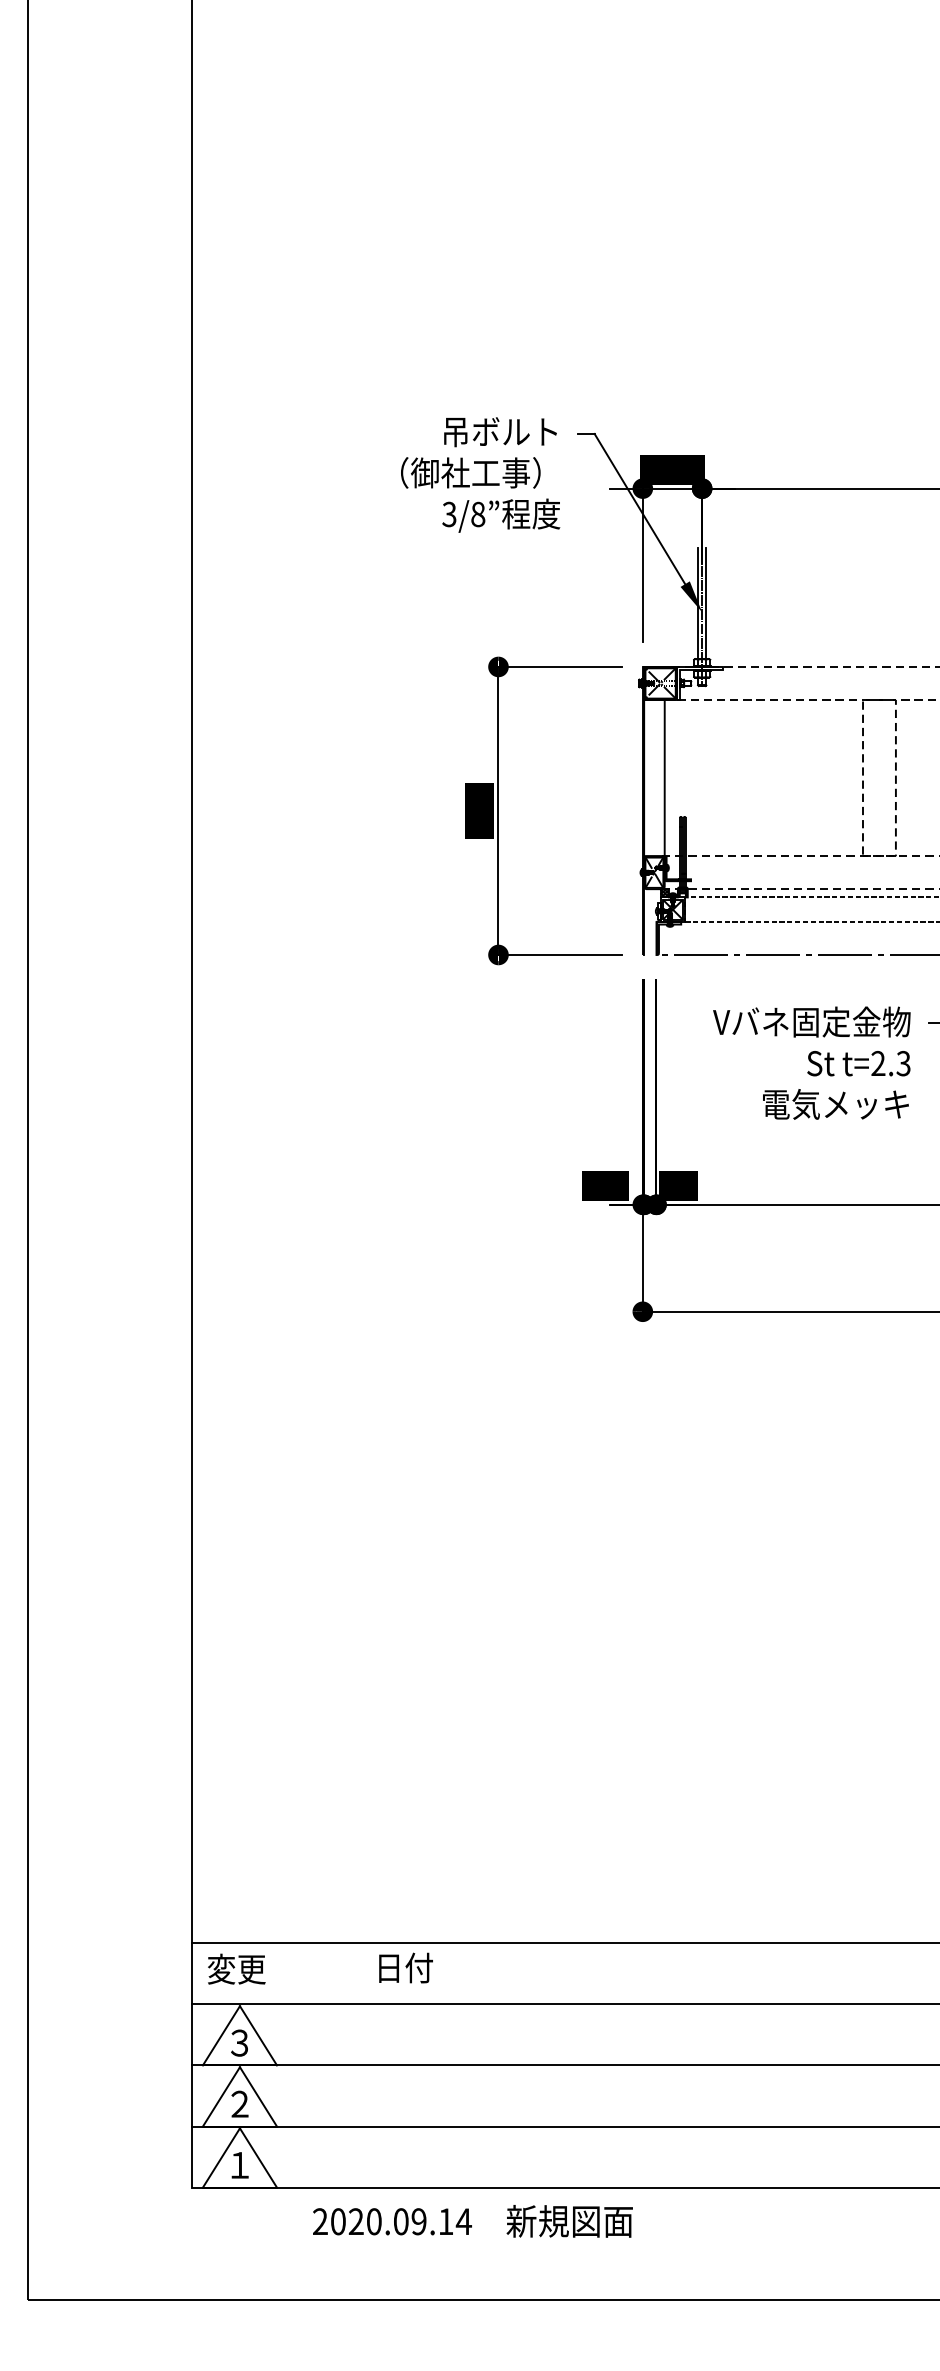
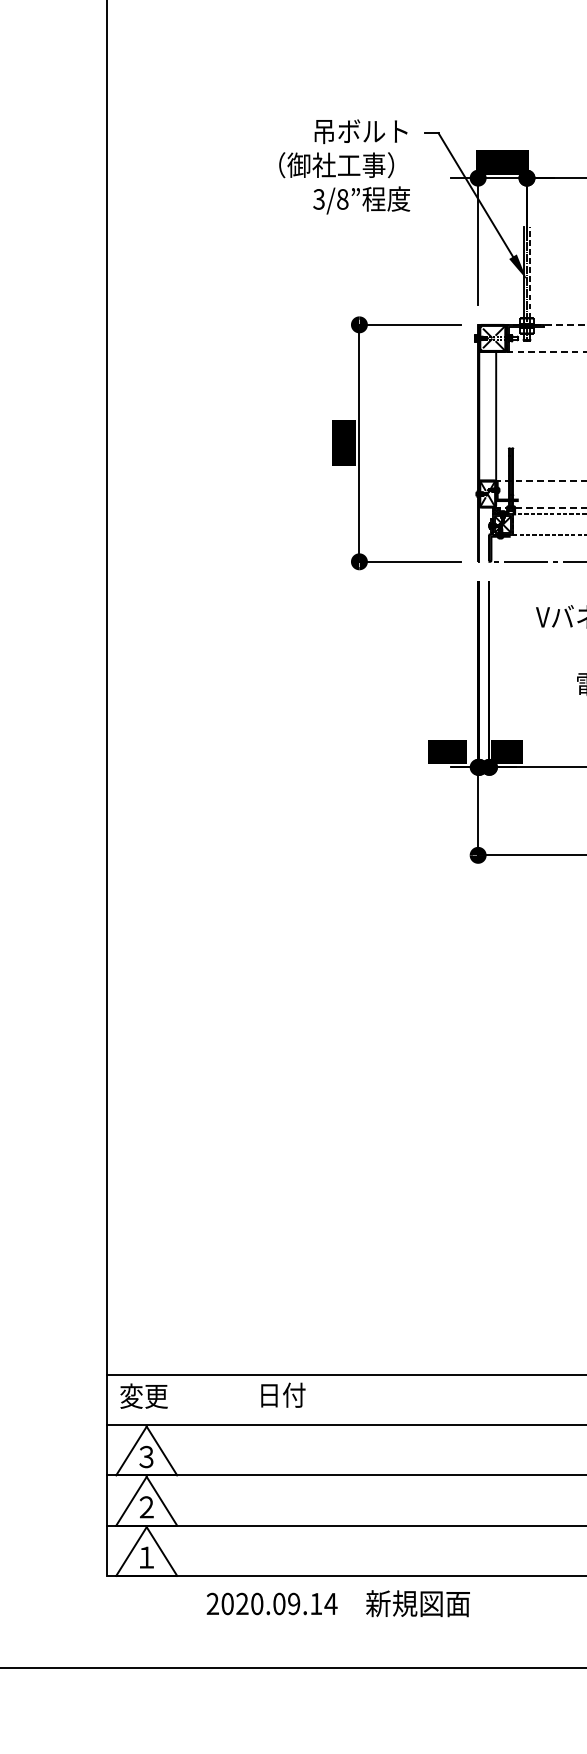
line: (706, 603) -> (530, 272), solid -> dashed

